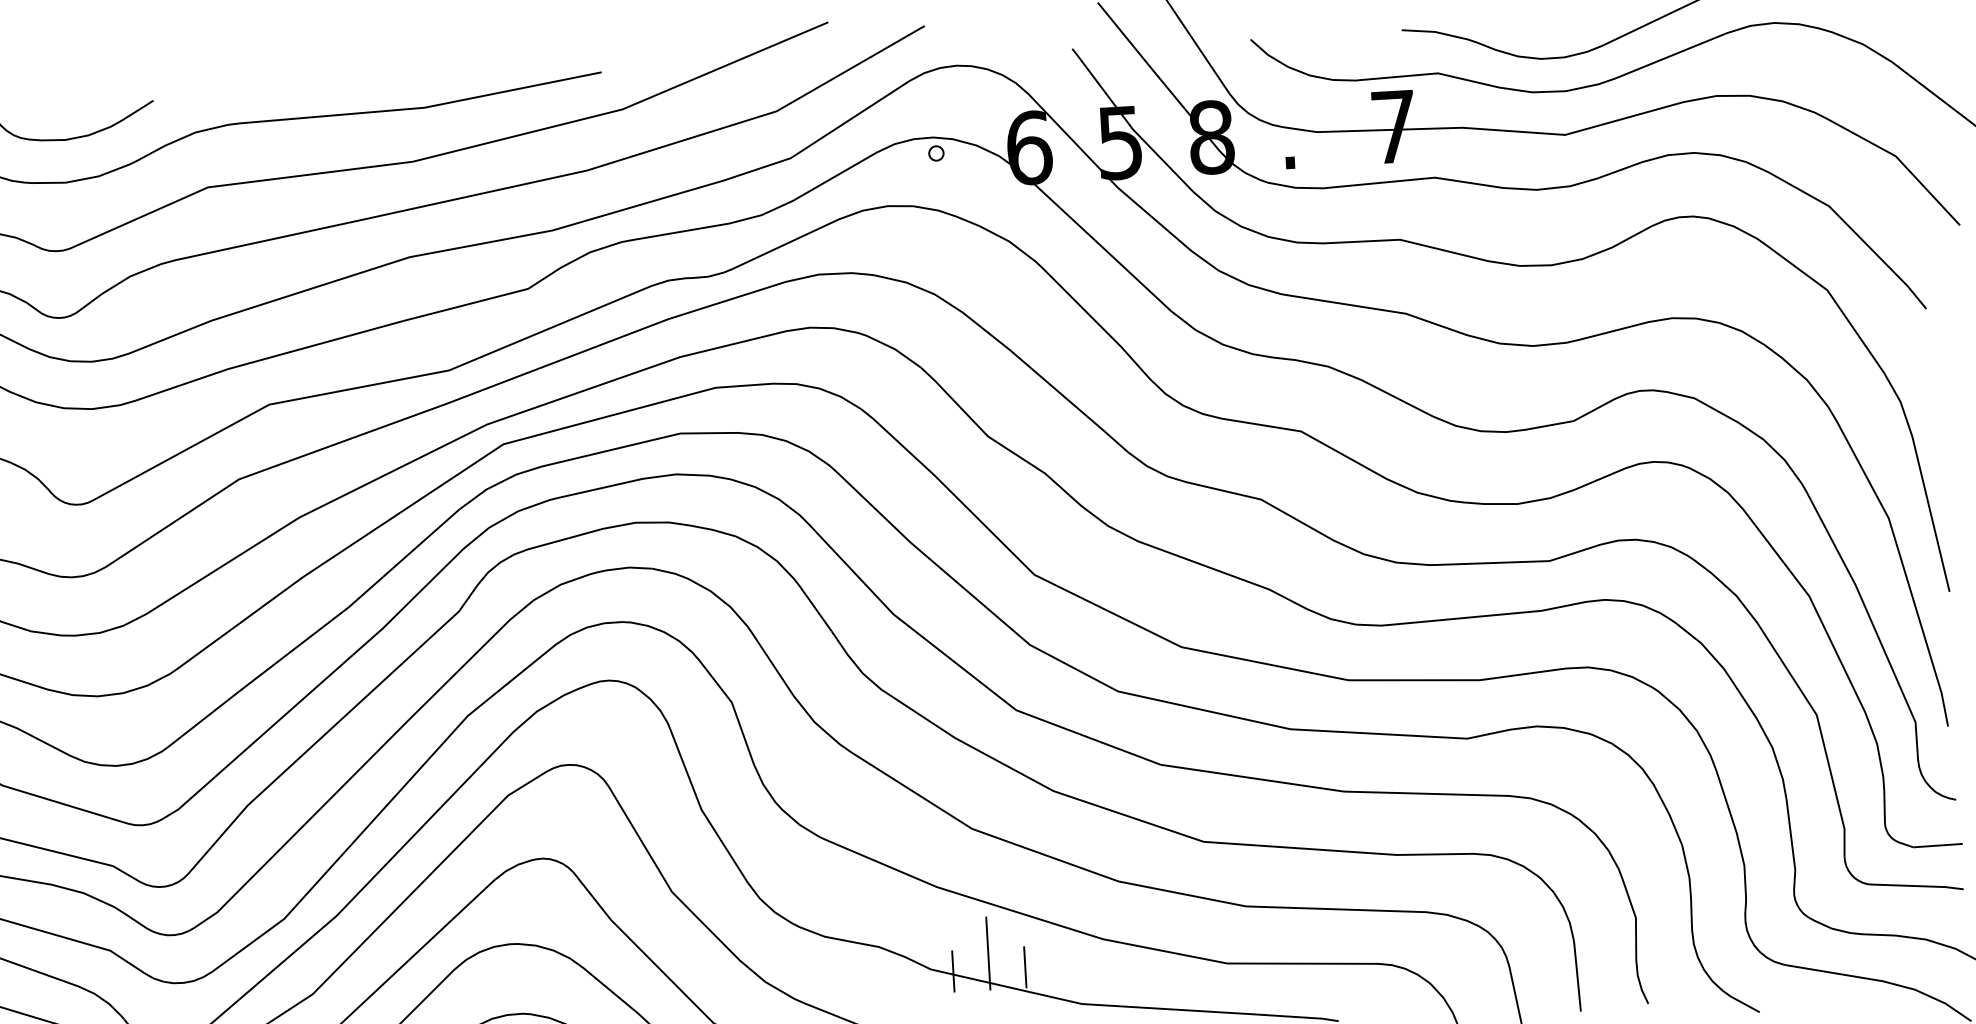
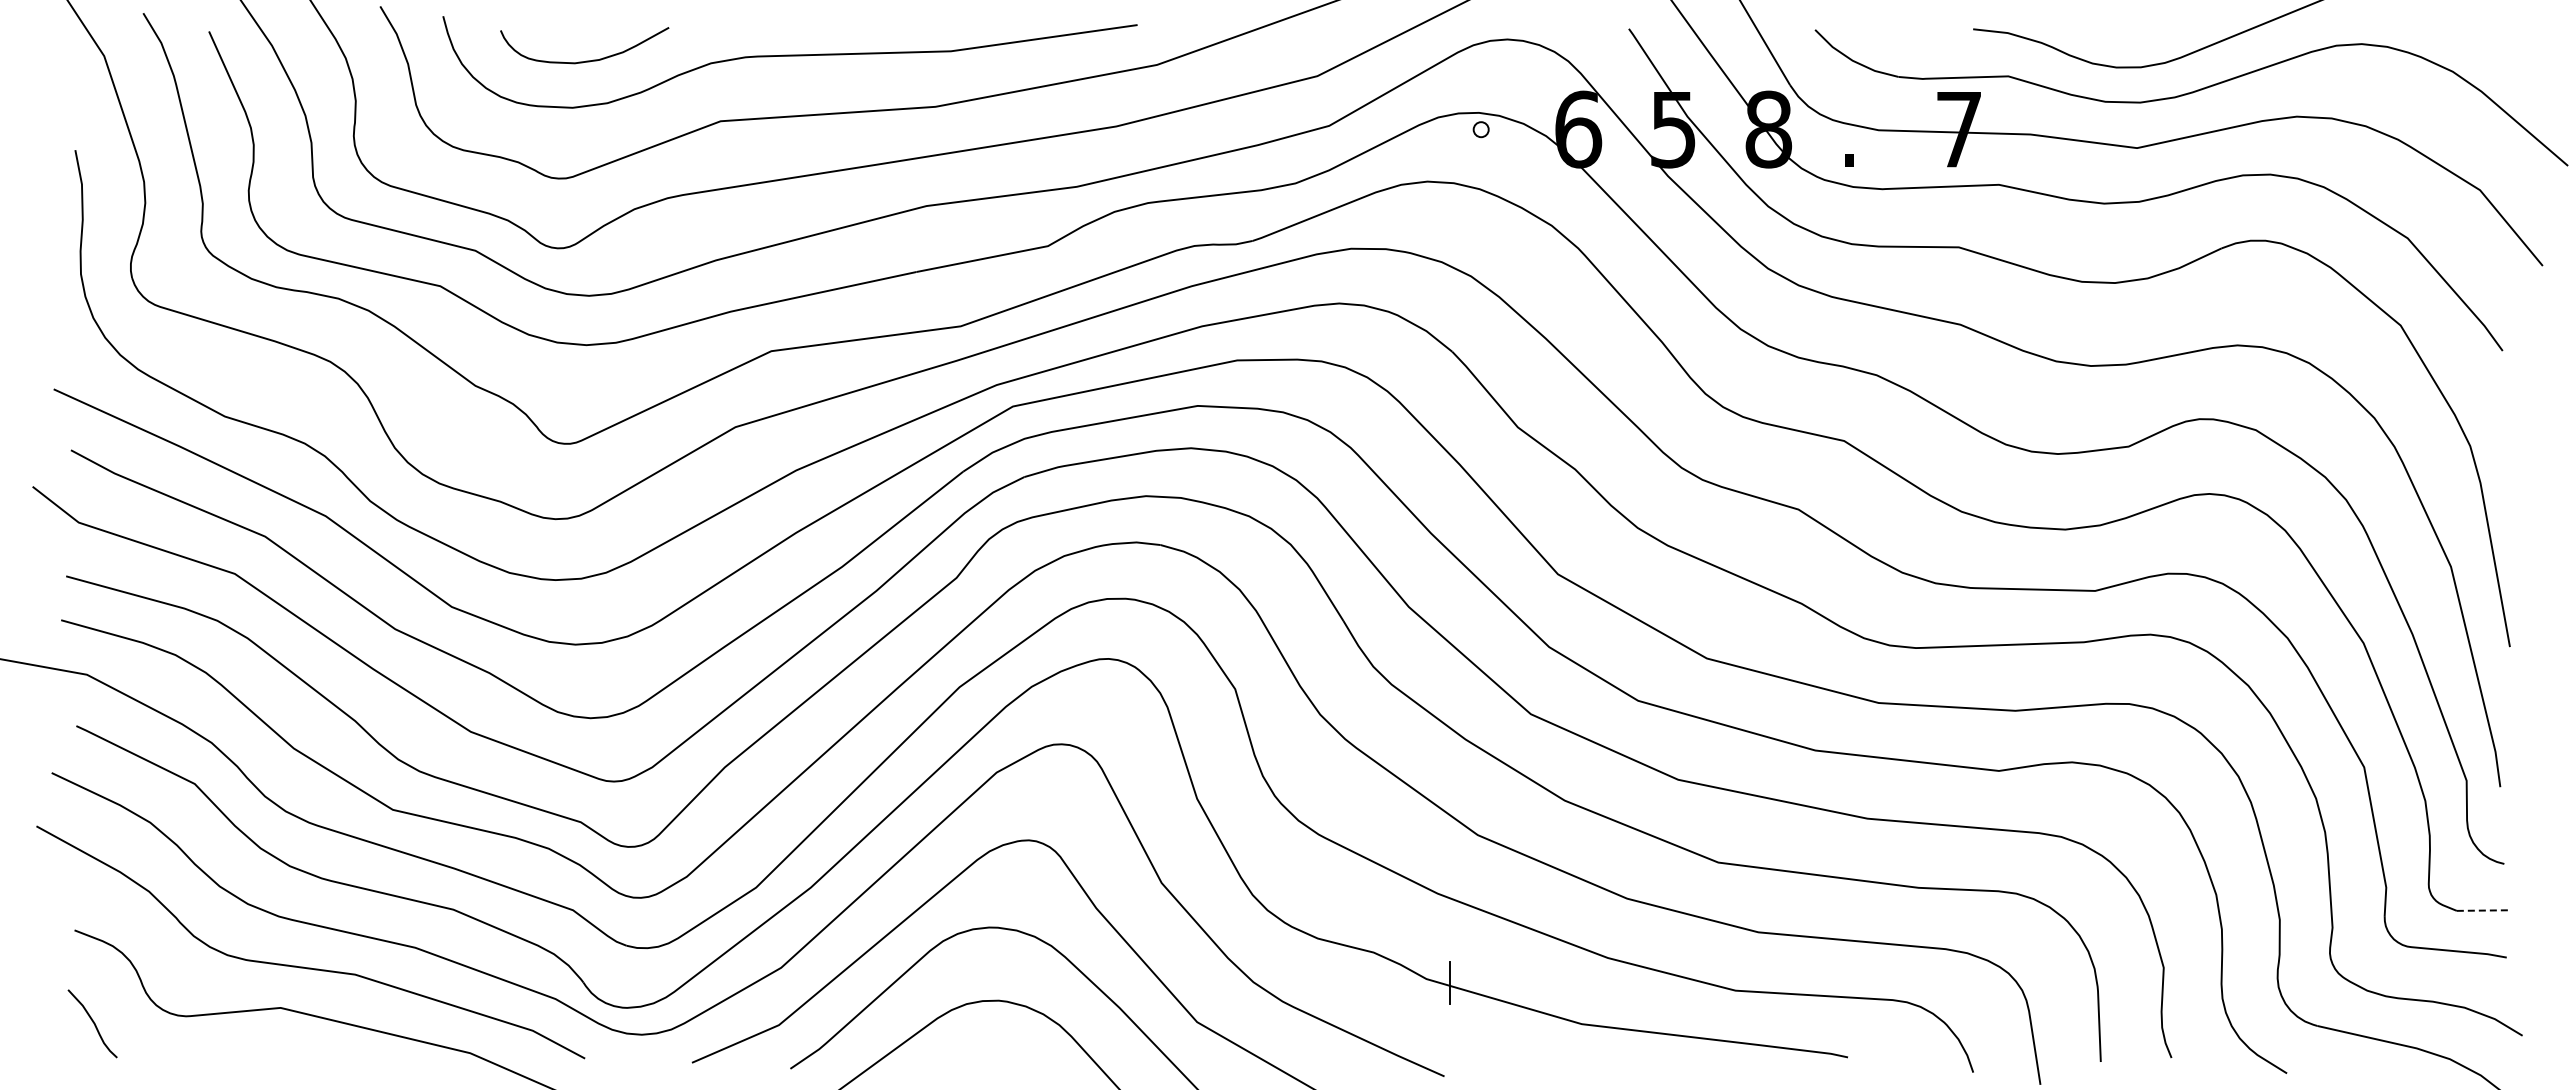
line: (1937, 845) -> (2482, 910), solid -> dashed
line: (988, 953) -> (1487, 965), removed
line: (1024, 967) -> (1524, 982), removed

